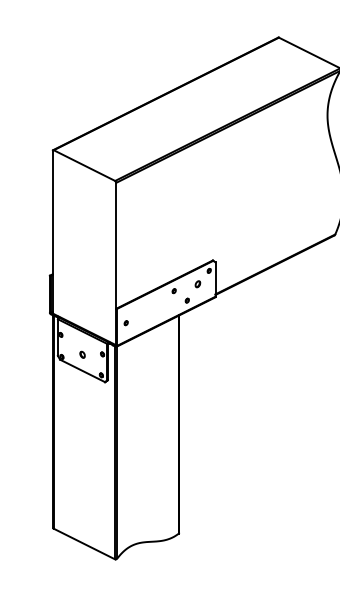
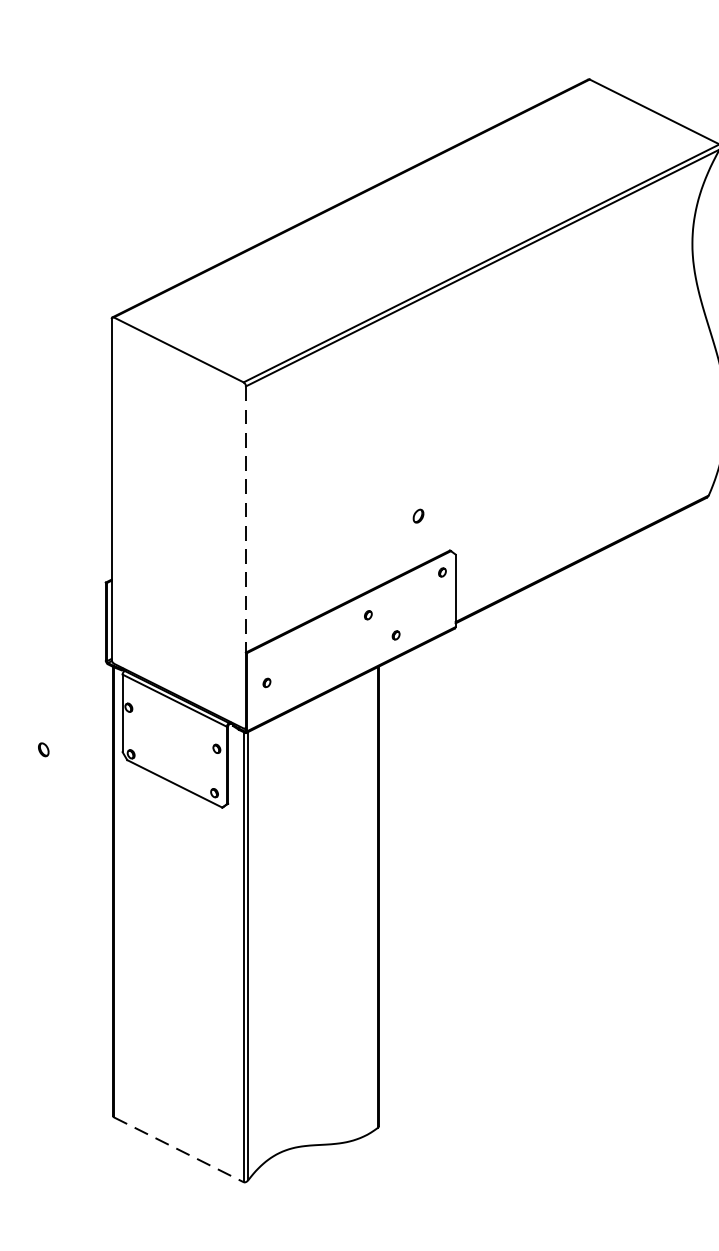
line: (116, 245) -> (246, 518), solid -> dashed
part: (197, 284) -> (417, 516), moved
part: (82, 354) -> (43, 749), moved
line: (84, 544) -> (178, 1150), solid -> dashed

